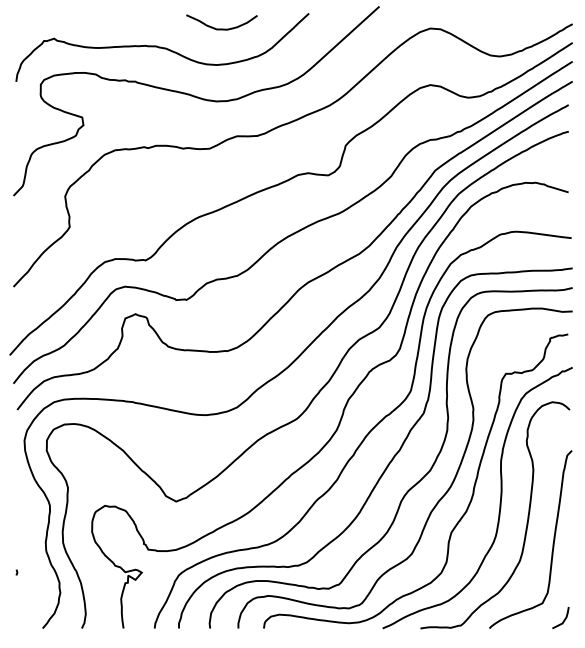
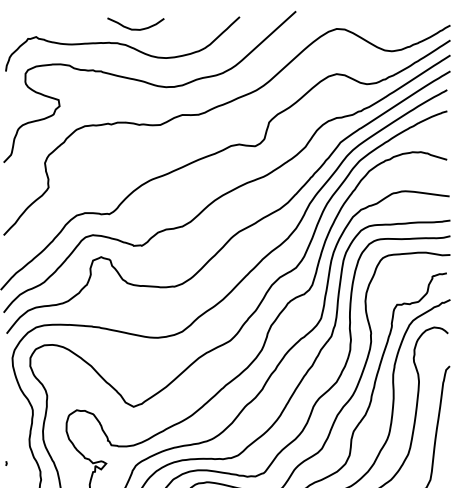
curve: (221, 28) -> (135, 28), moved

